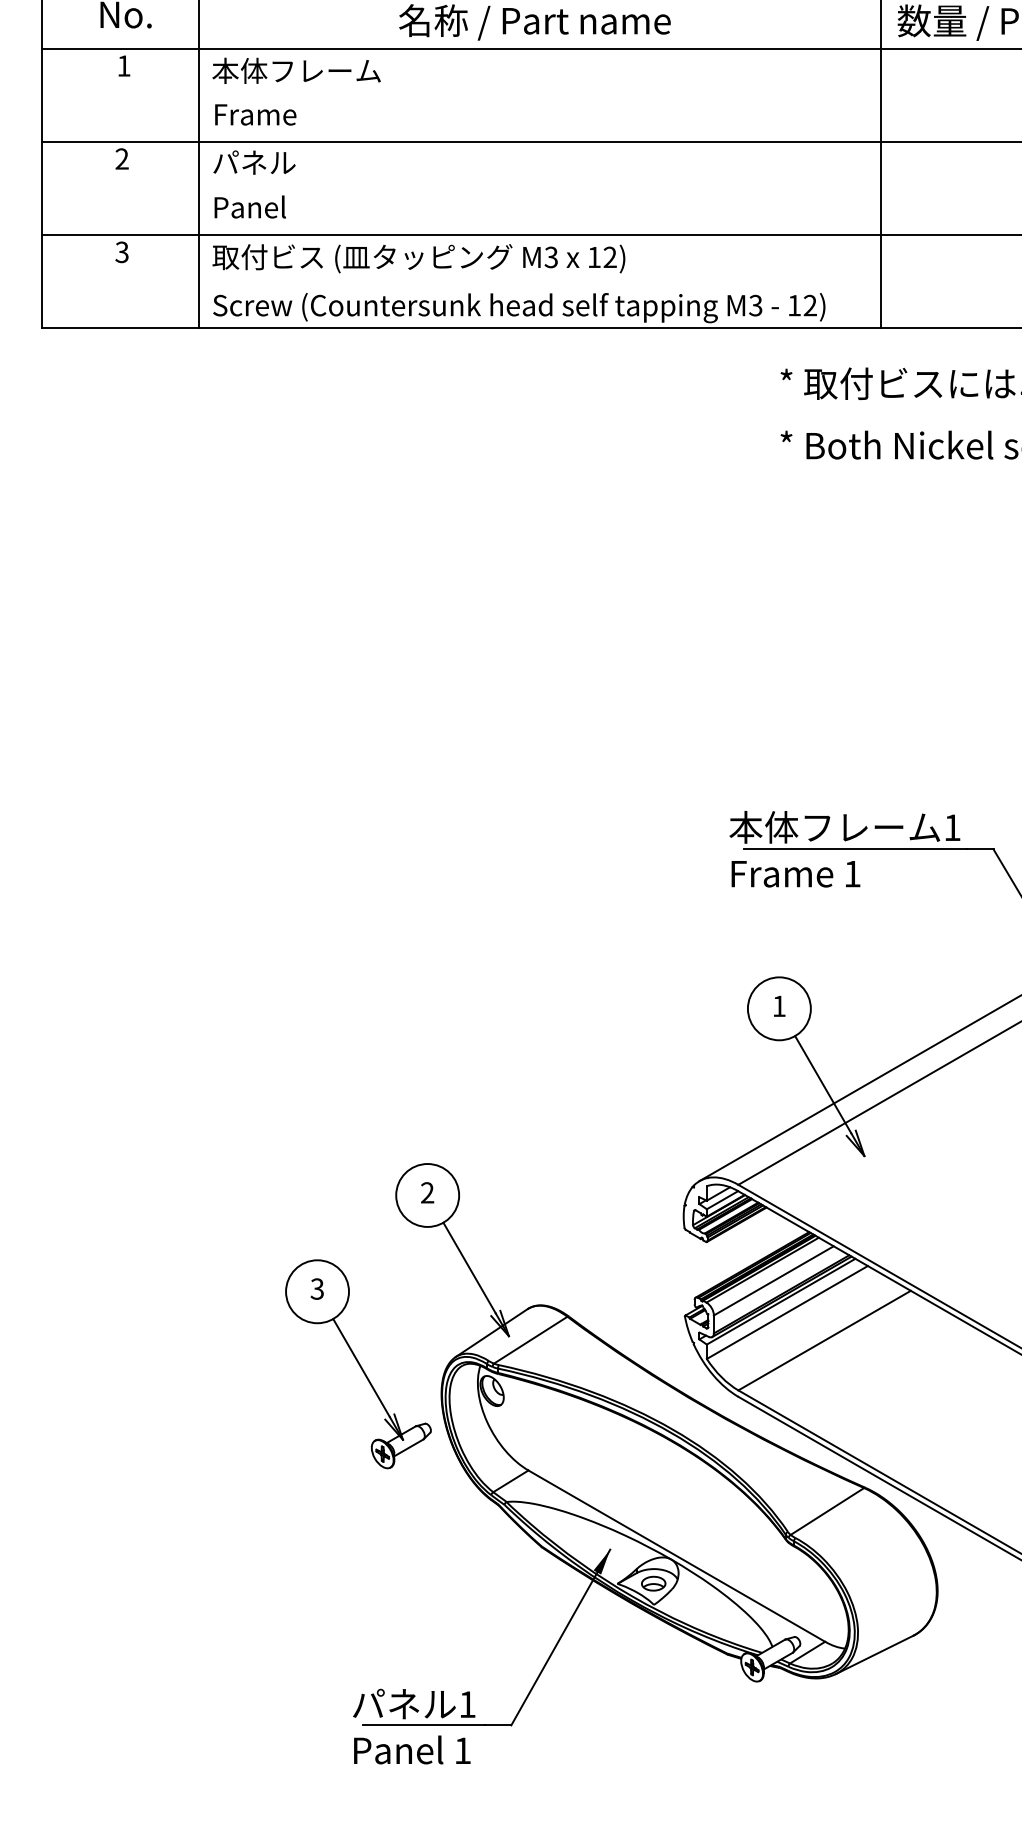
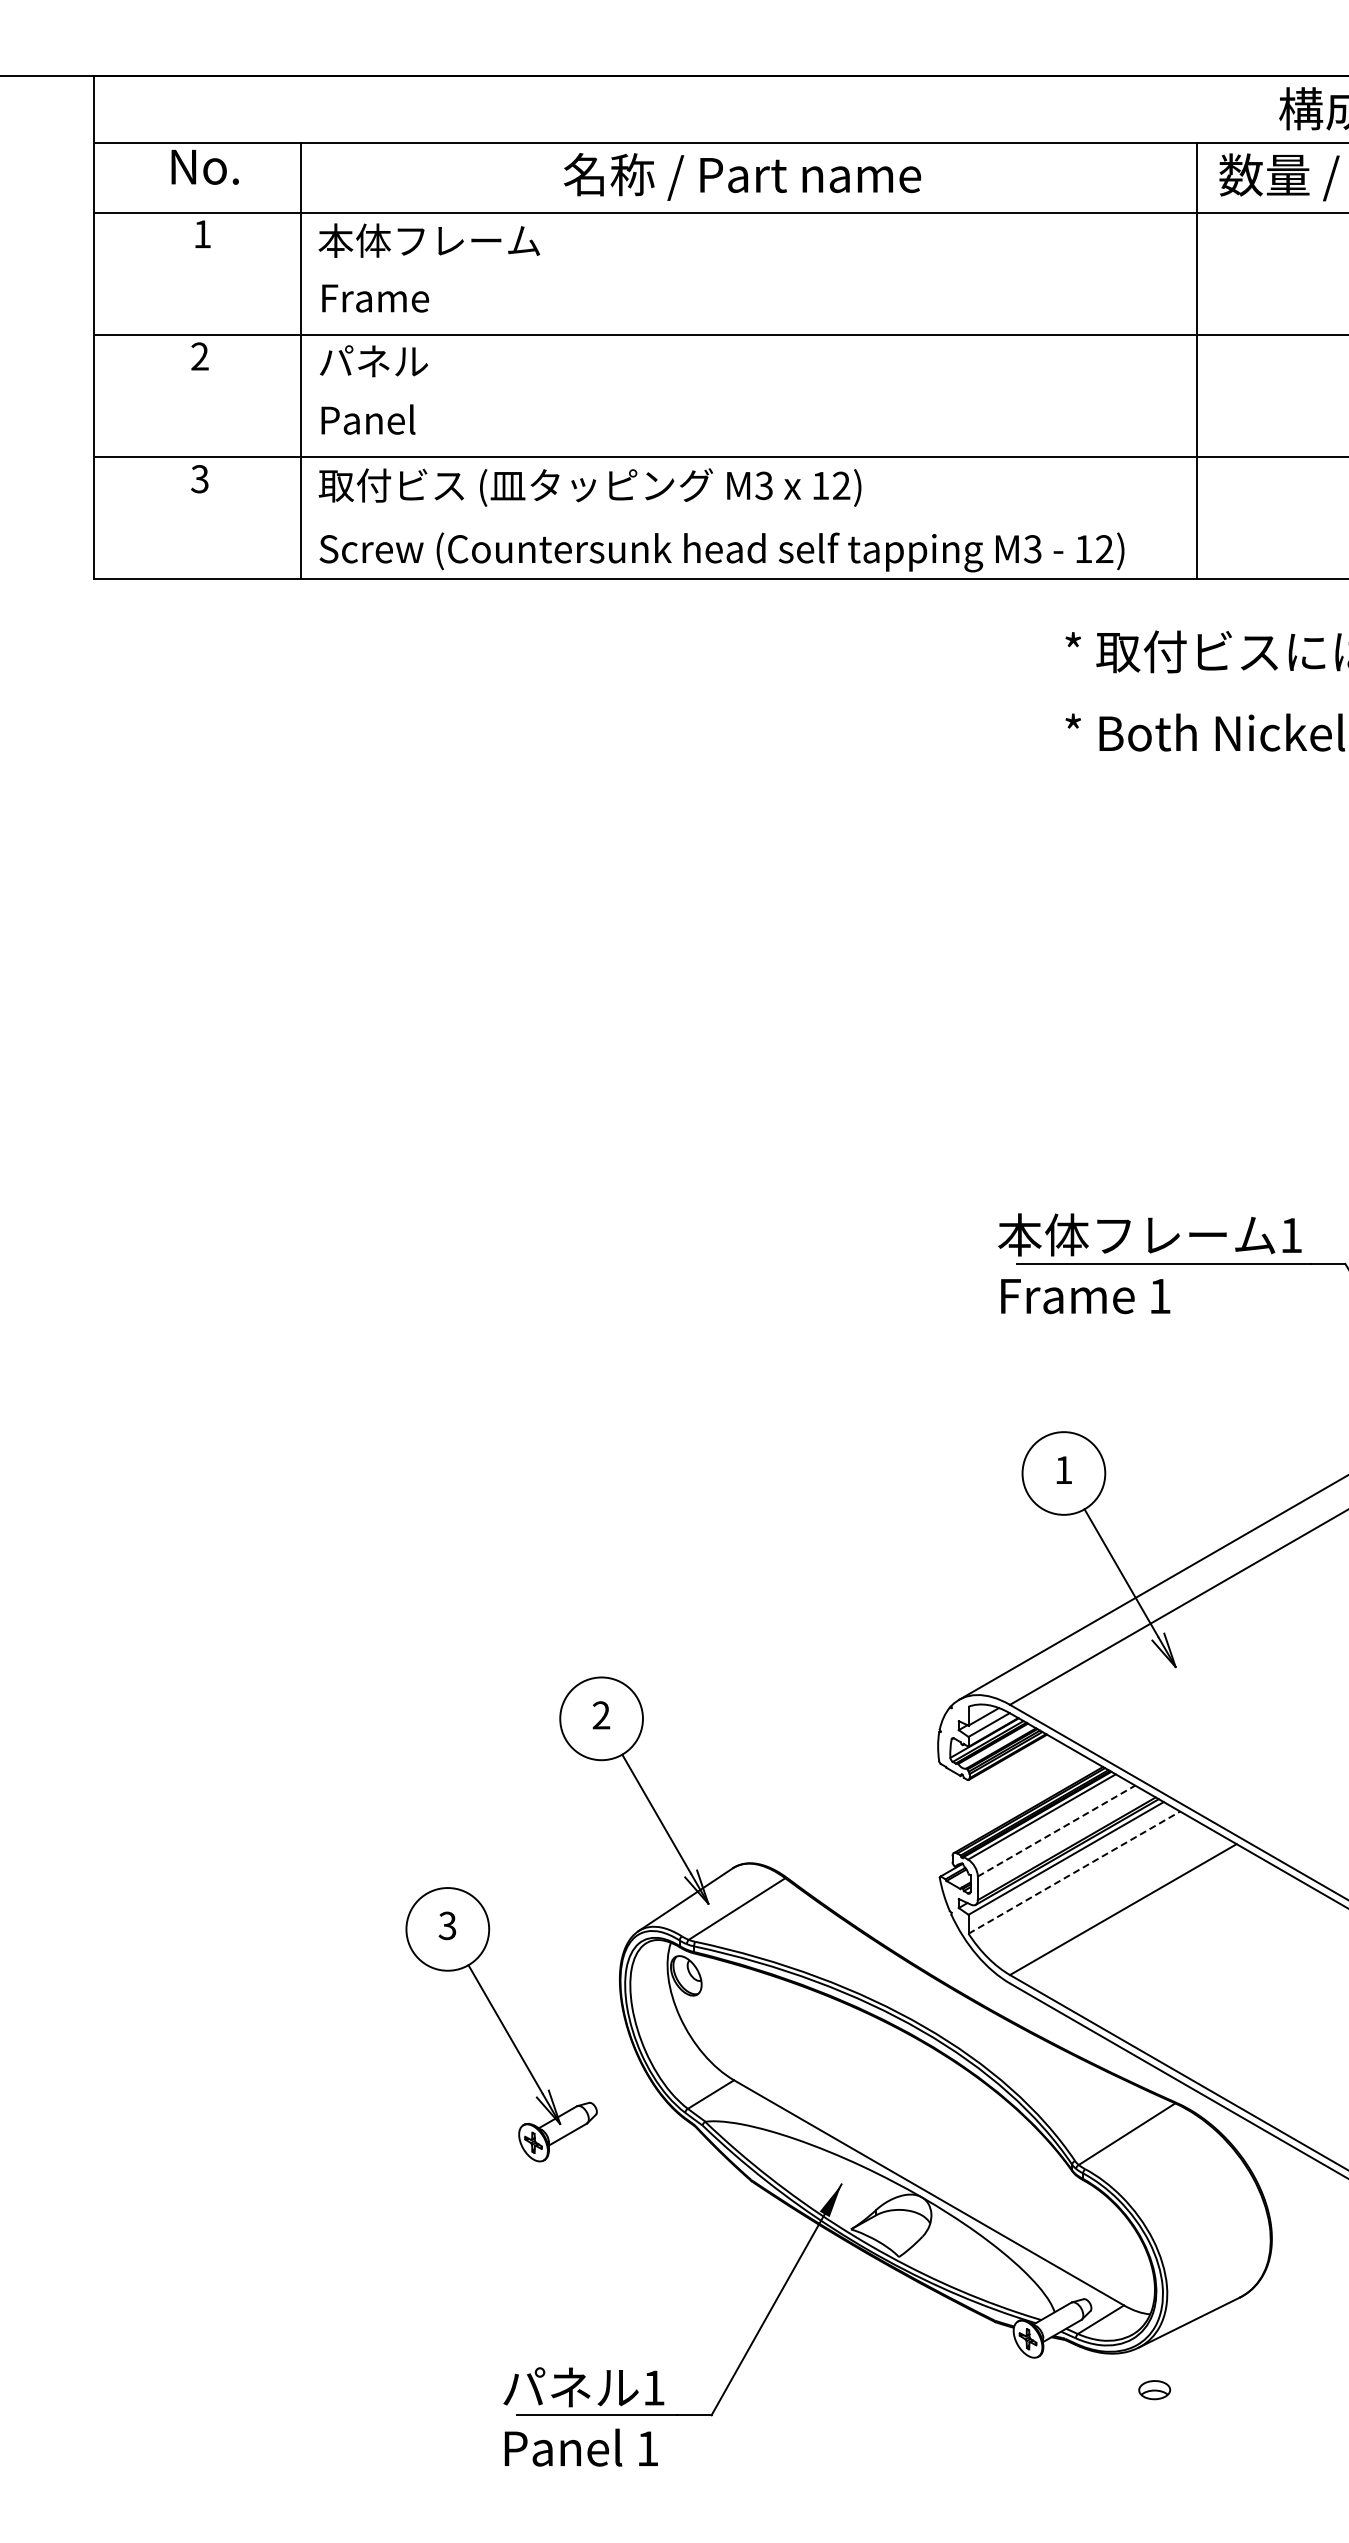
line: (773, 1281) -> (1056, 1831), solid -> dashed
line: (787, 1312) -> (1074, 1872), solid -> dashed
part: (358, 1364) -> (501, 2024), moved
part: (653, 1583) -> (1154, 2390), moved

